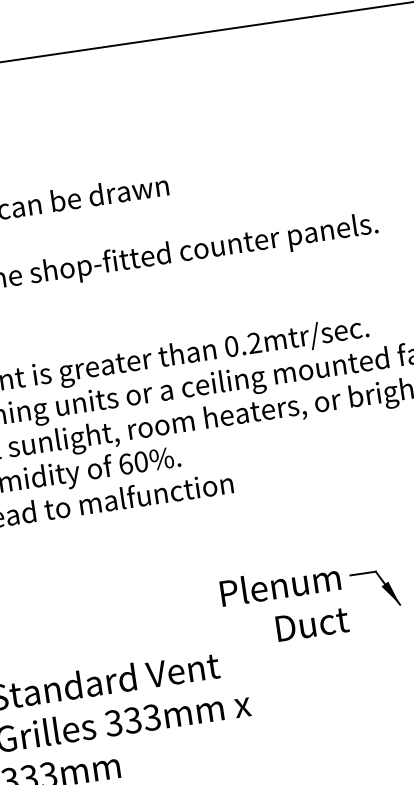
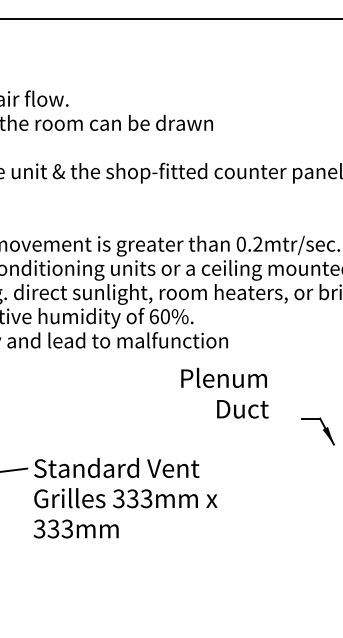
text: (283, 604) -> (224, 392), moved

